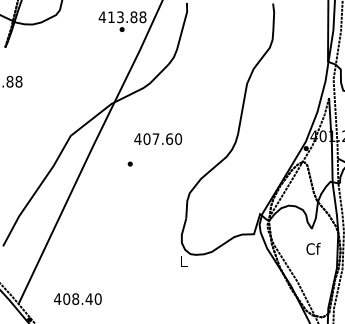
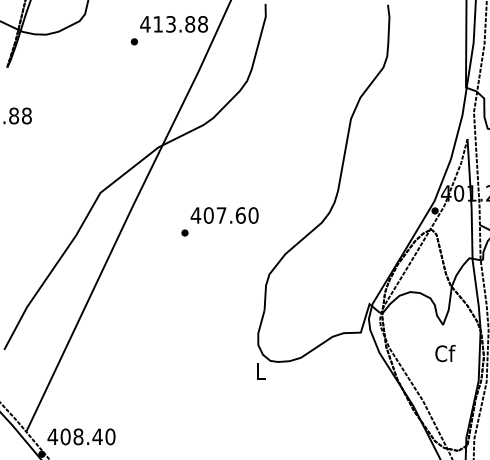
part: (121, 29) -> (133, 41), moved
text: (158, 139) -> (224, 215), moved
text: (77, 298) -> (81, 436), moved

